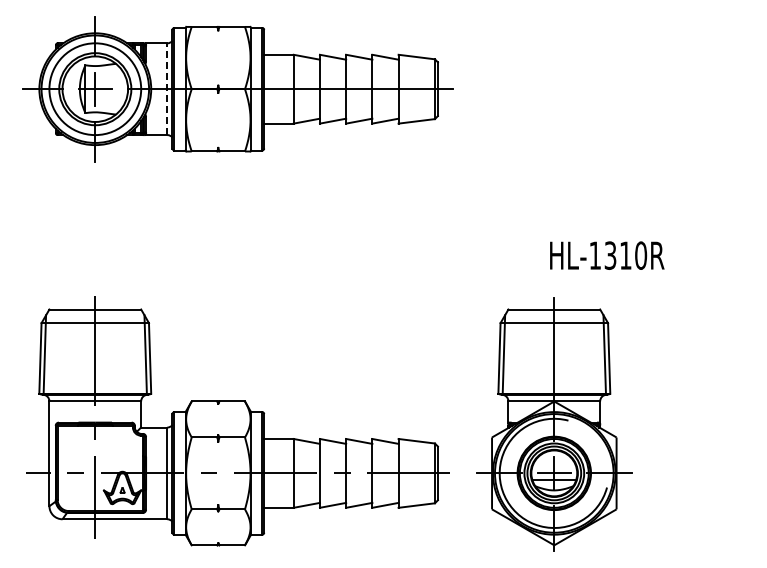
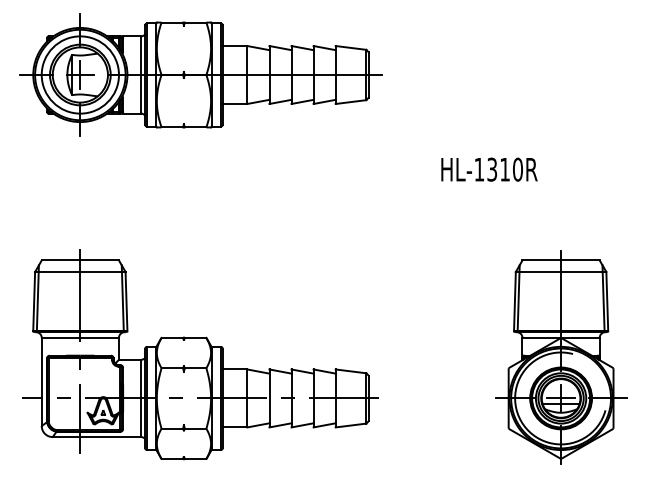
line: (167, 89) -> (141, 75), dashed -> solid
text: (607, 255) -> (489, 169), moved
part: (554, 424) -> (561, 357), moved

